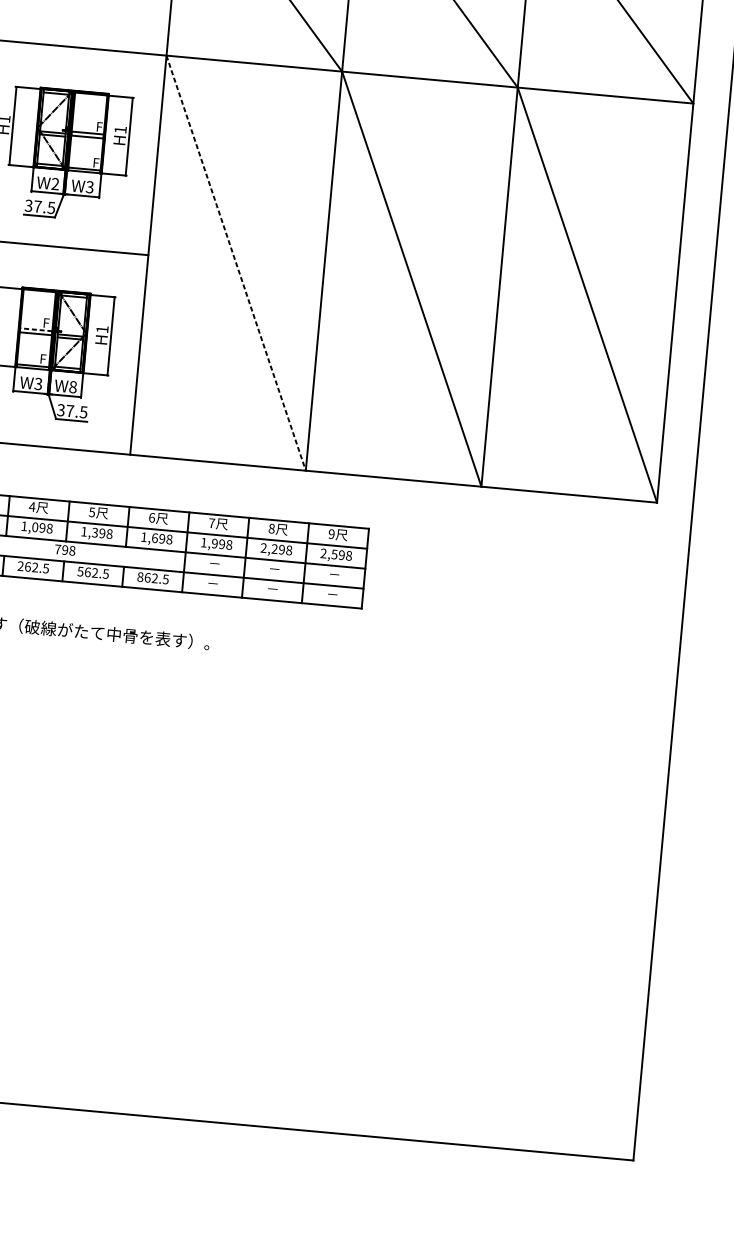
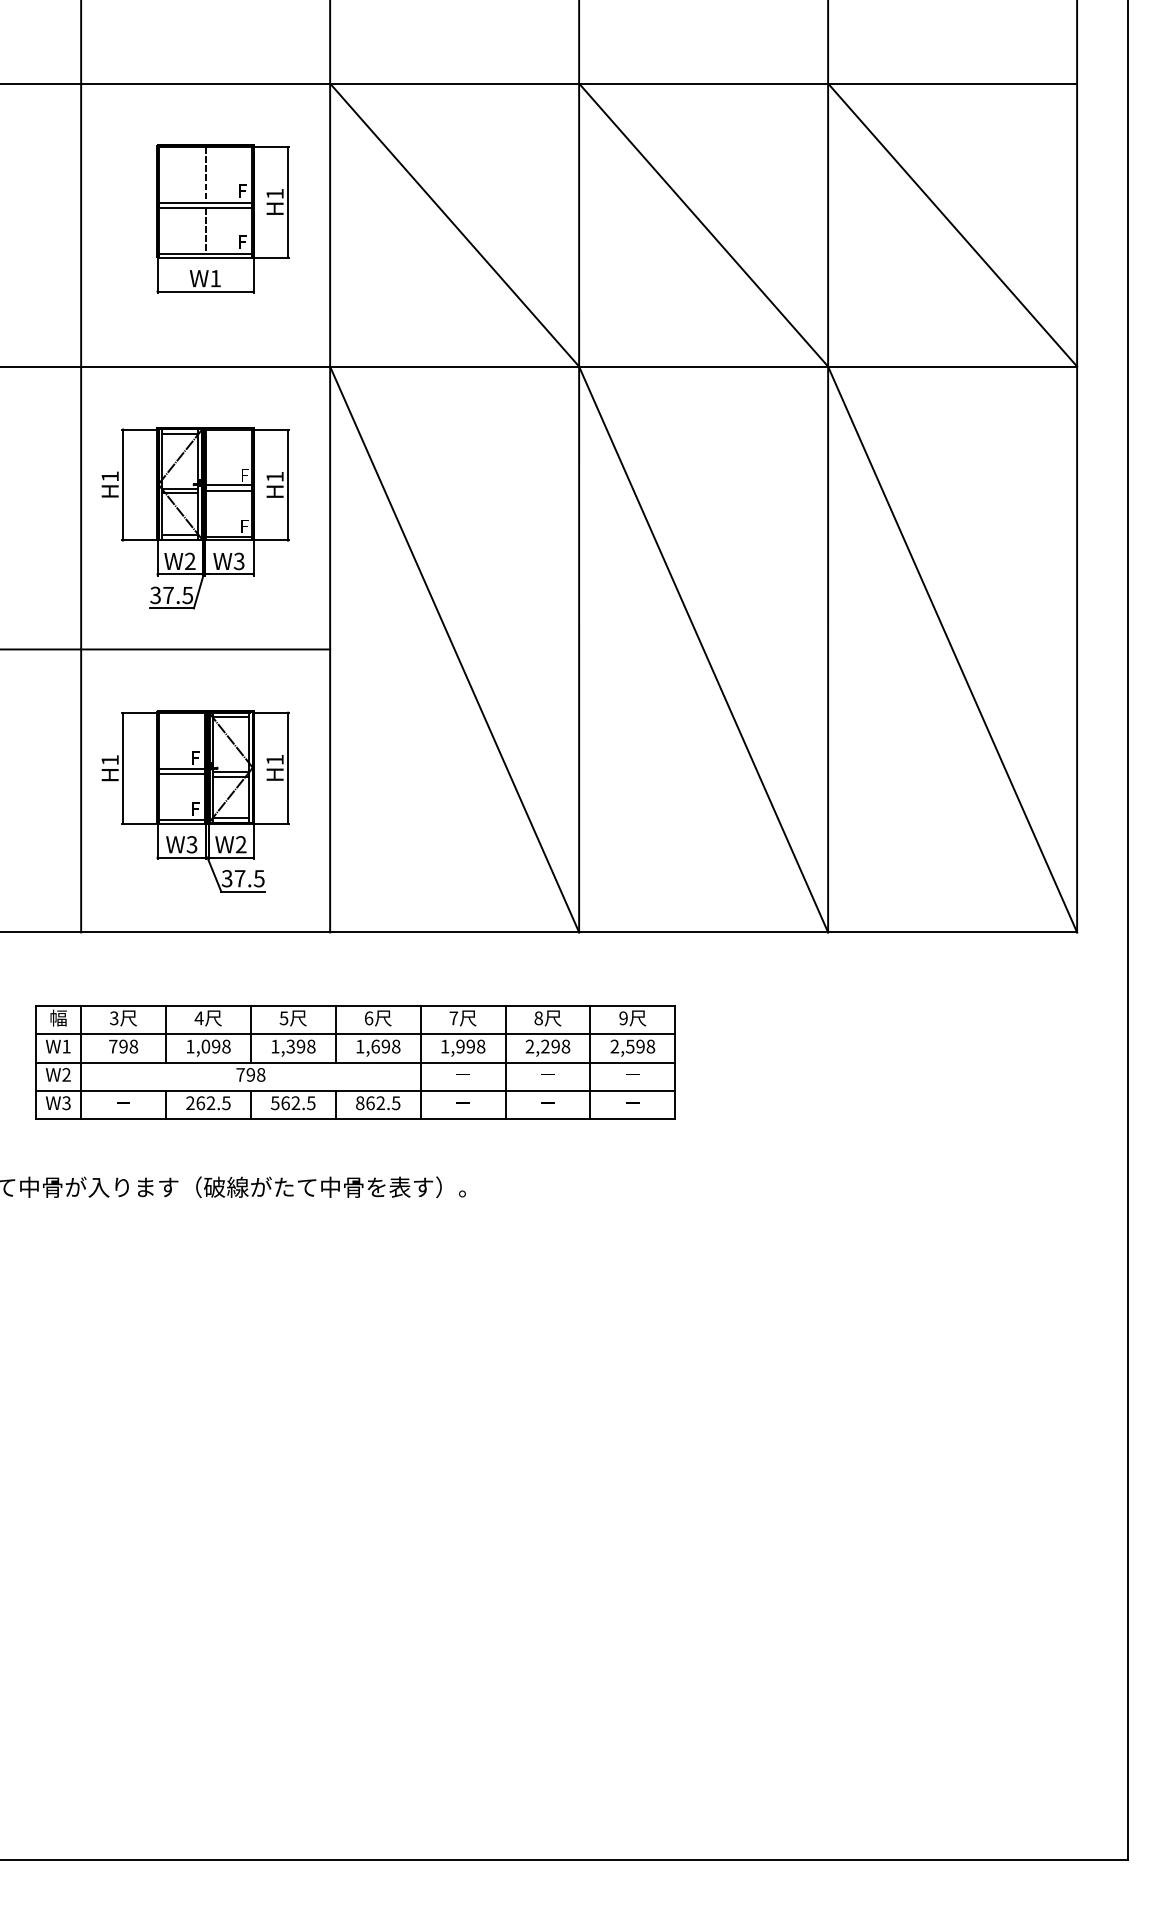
line: (236, 263) -> (454, 649), dashed -> solid
line: (35, 329) -> (181, 768), dashed -> solid
text: (73, 387) -> (241, 844), W8 -> W2

